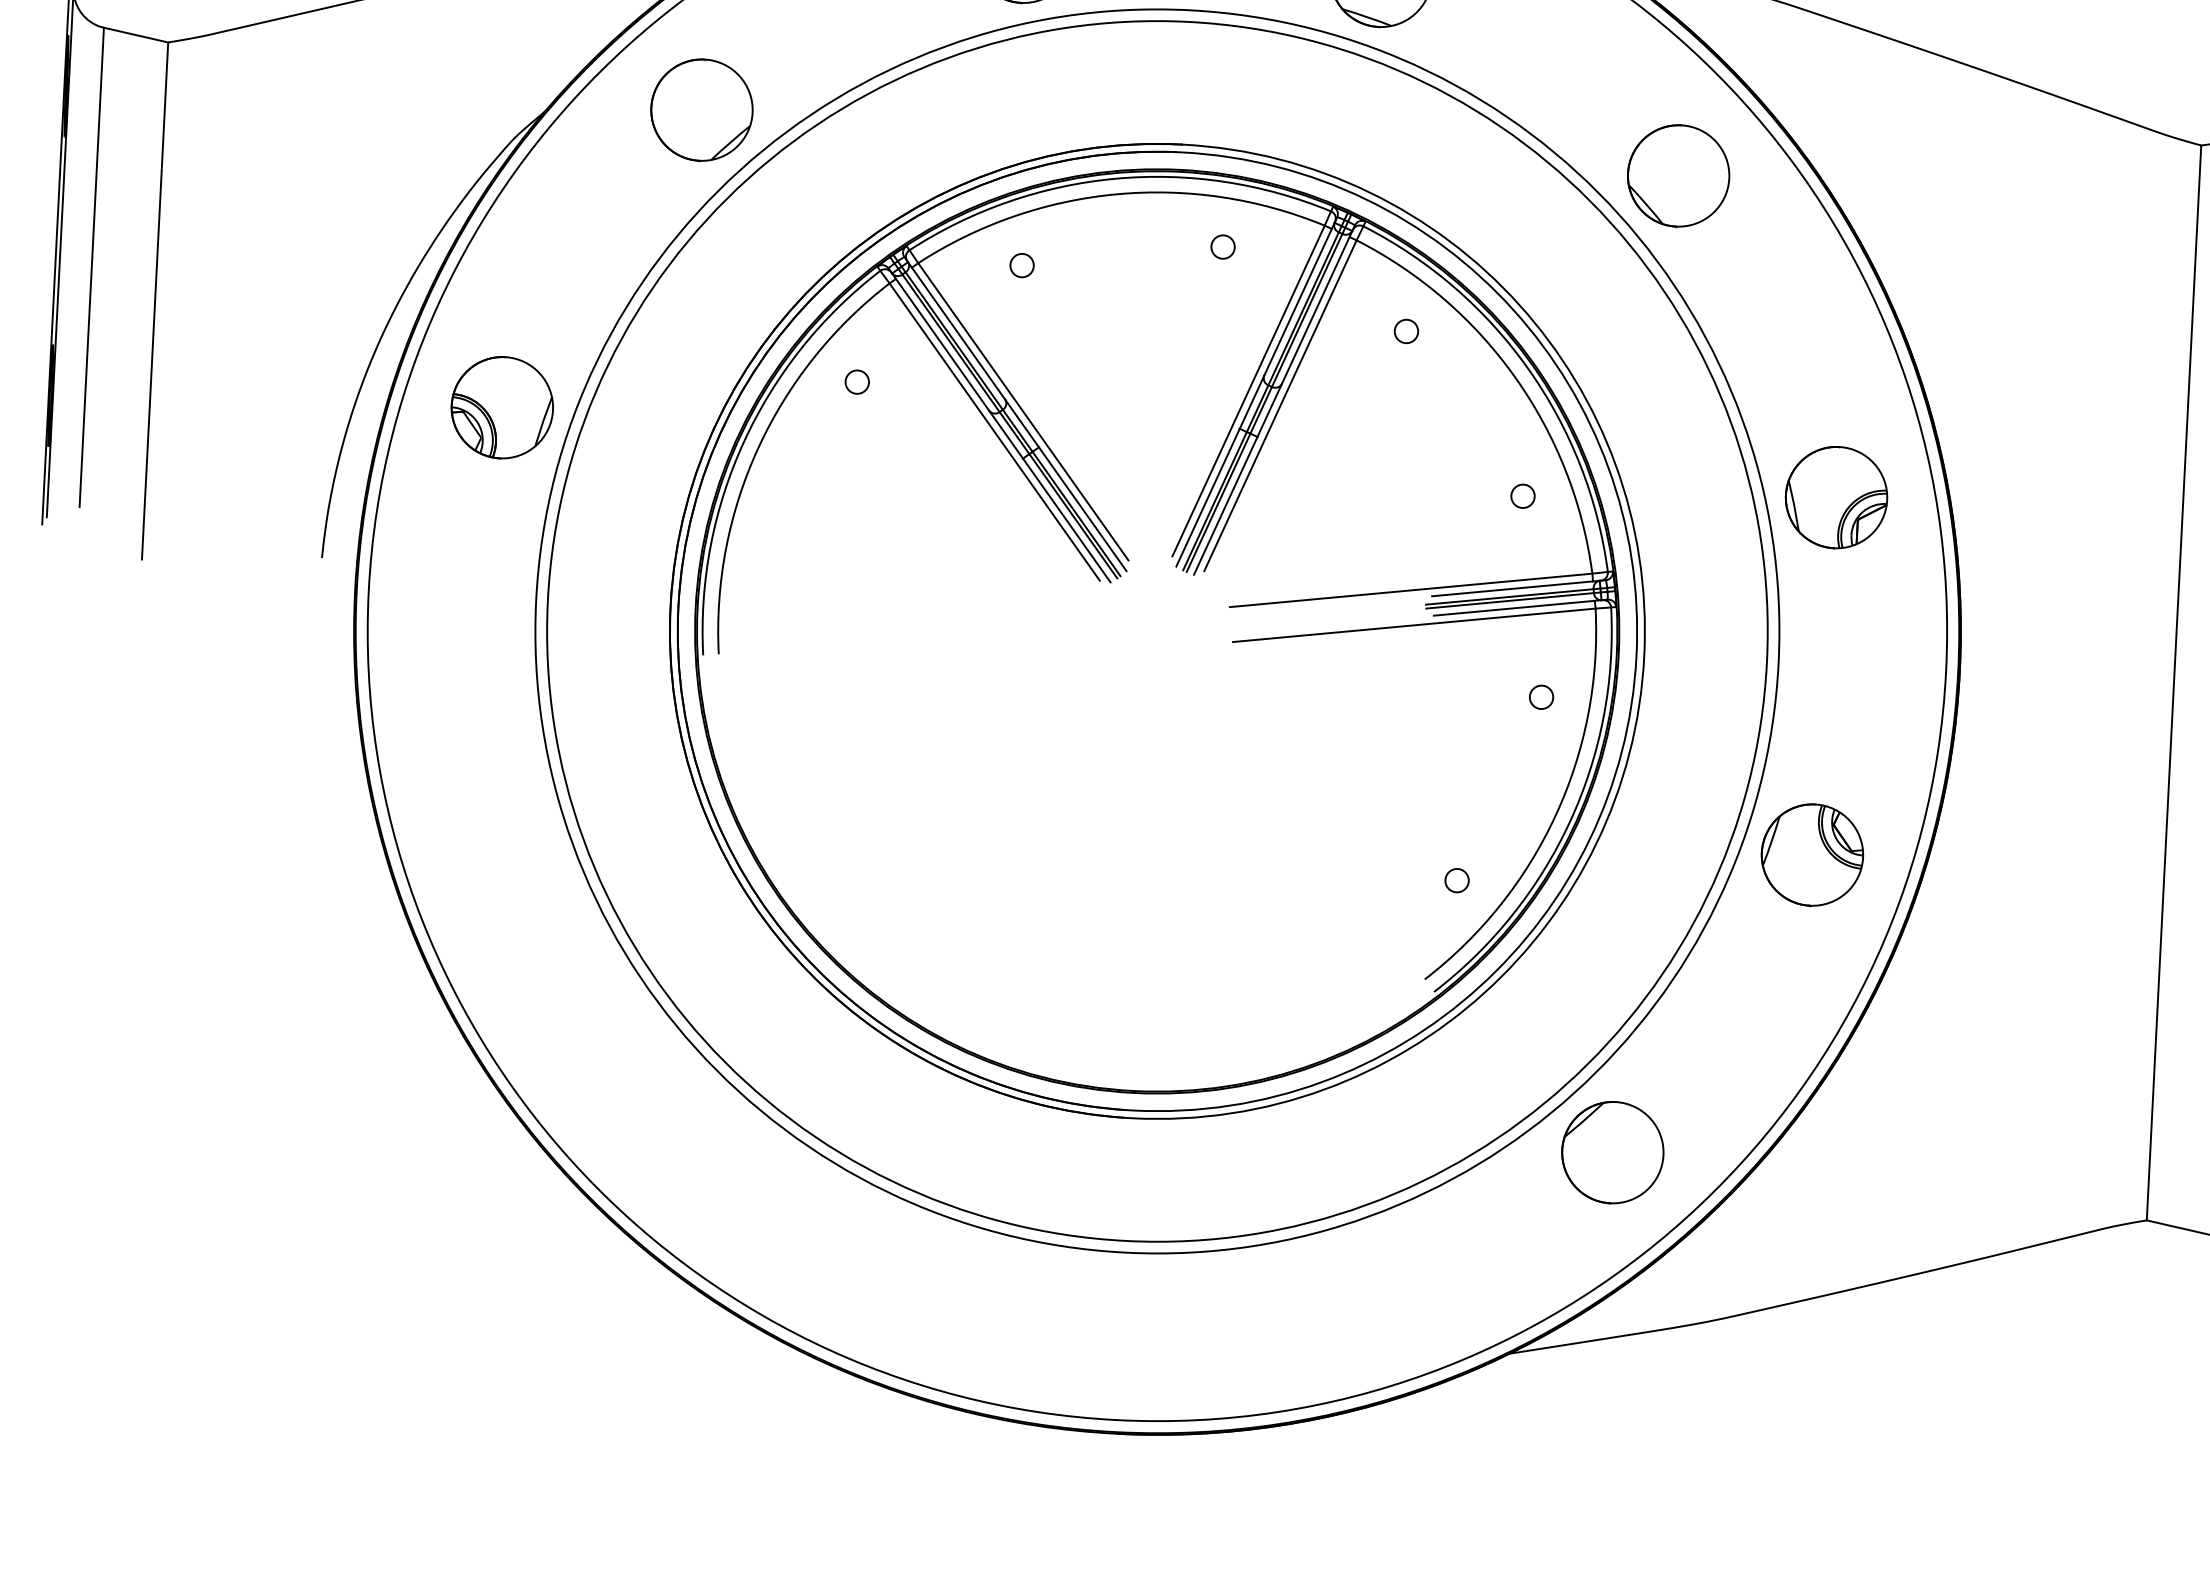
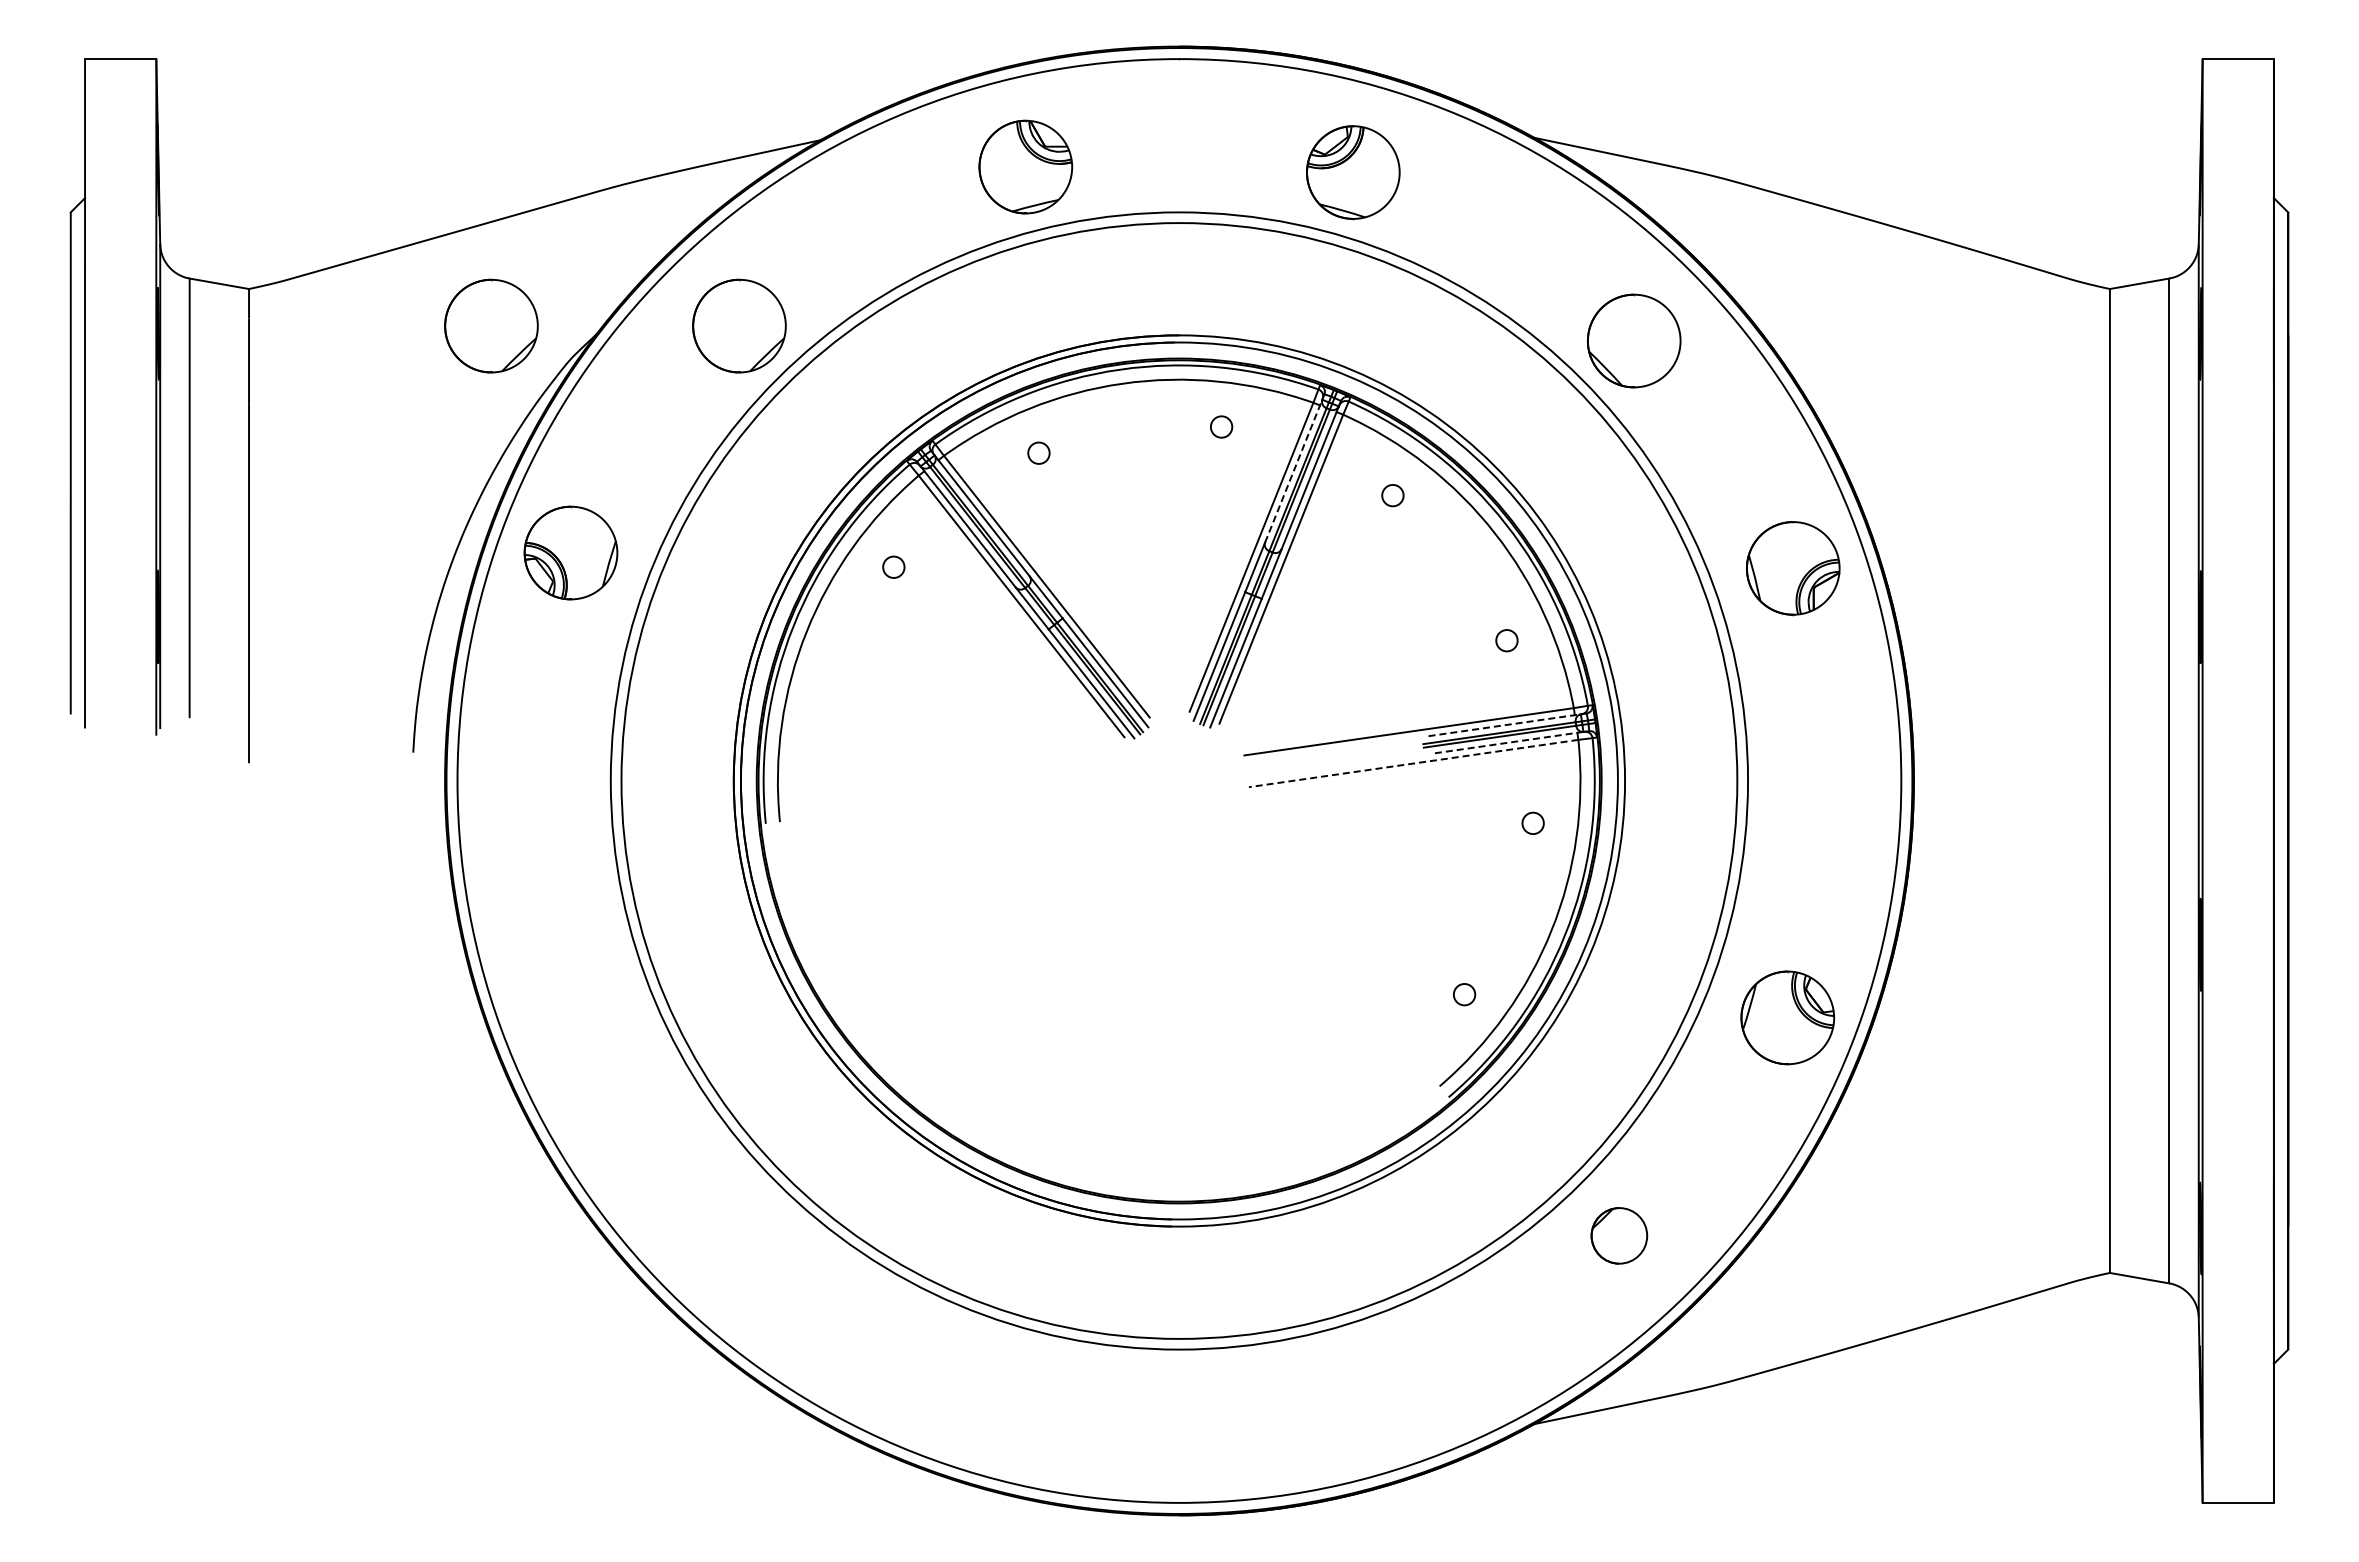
part: (431, 95) -> (491, 325), added
line: (1299, 299) -> (1293, 471), solid -> dashed
part: (501, 407) -> (570, 552), moved
part: (1836, 497) -> (1793, 568), moved
line: (1515, 588) -> (1504, 725), solid -> dashed
line: (1517, 607) -> (1507, 742), solid -> dashed
line: (1414, 625) -> (1413, 763), solid -> dashed
part: (1812, 854) -> (1787, 1017), moved
part: (1613, 1152) -> (1619, 1235), size x0.6

